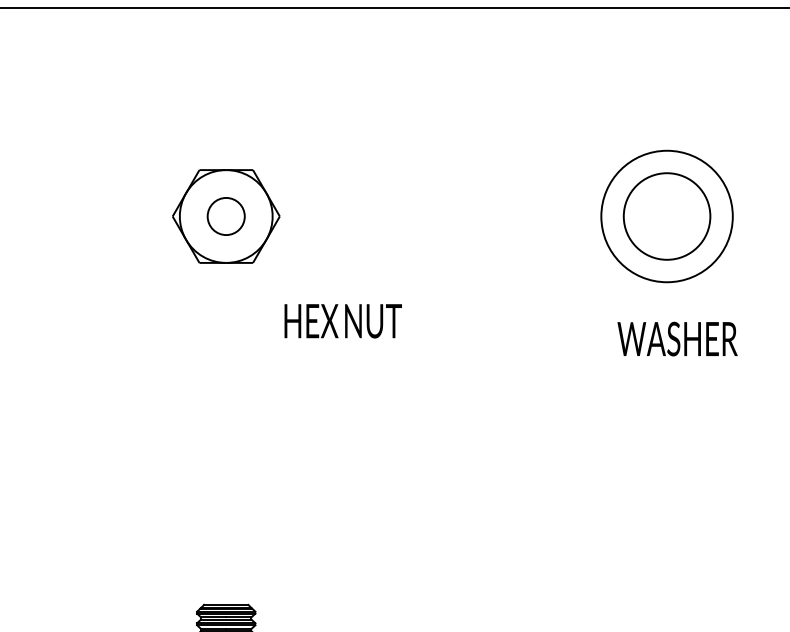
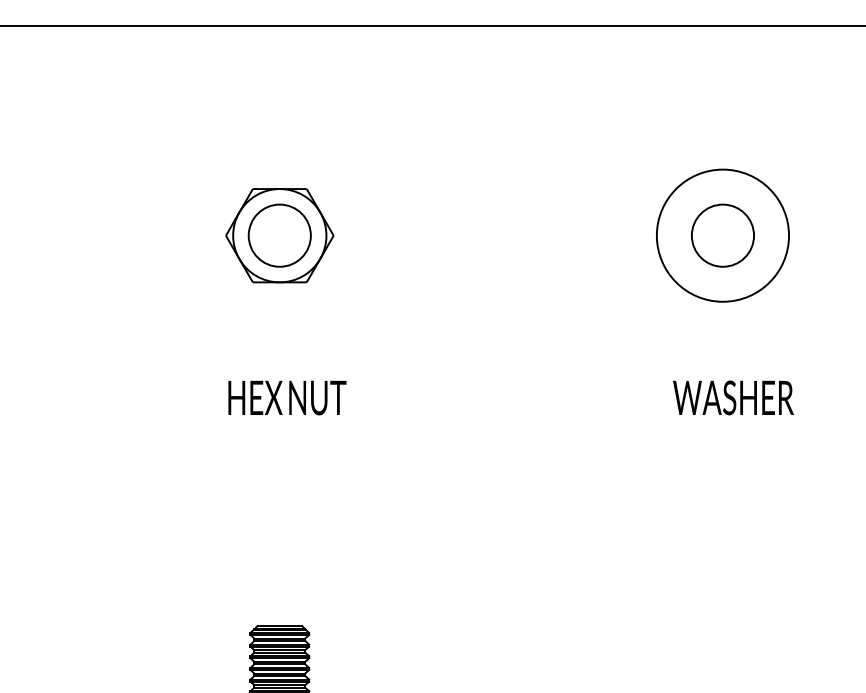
circle: (225, 216) -> (279, 235), size x1.67
circle: (666, 216) -> (722, 235), size x0.71
text: (343, 320) -> (287, 397), moved
text: (677, 338) -> (733, 397), moved

